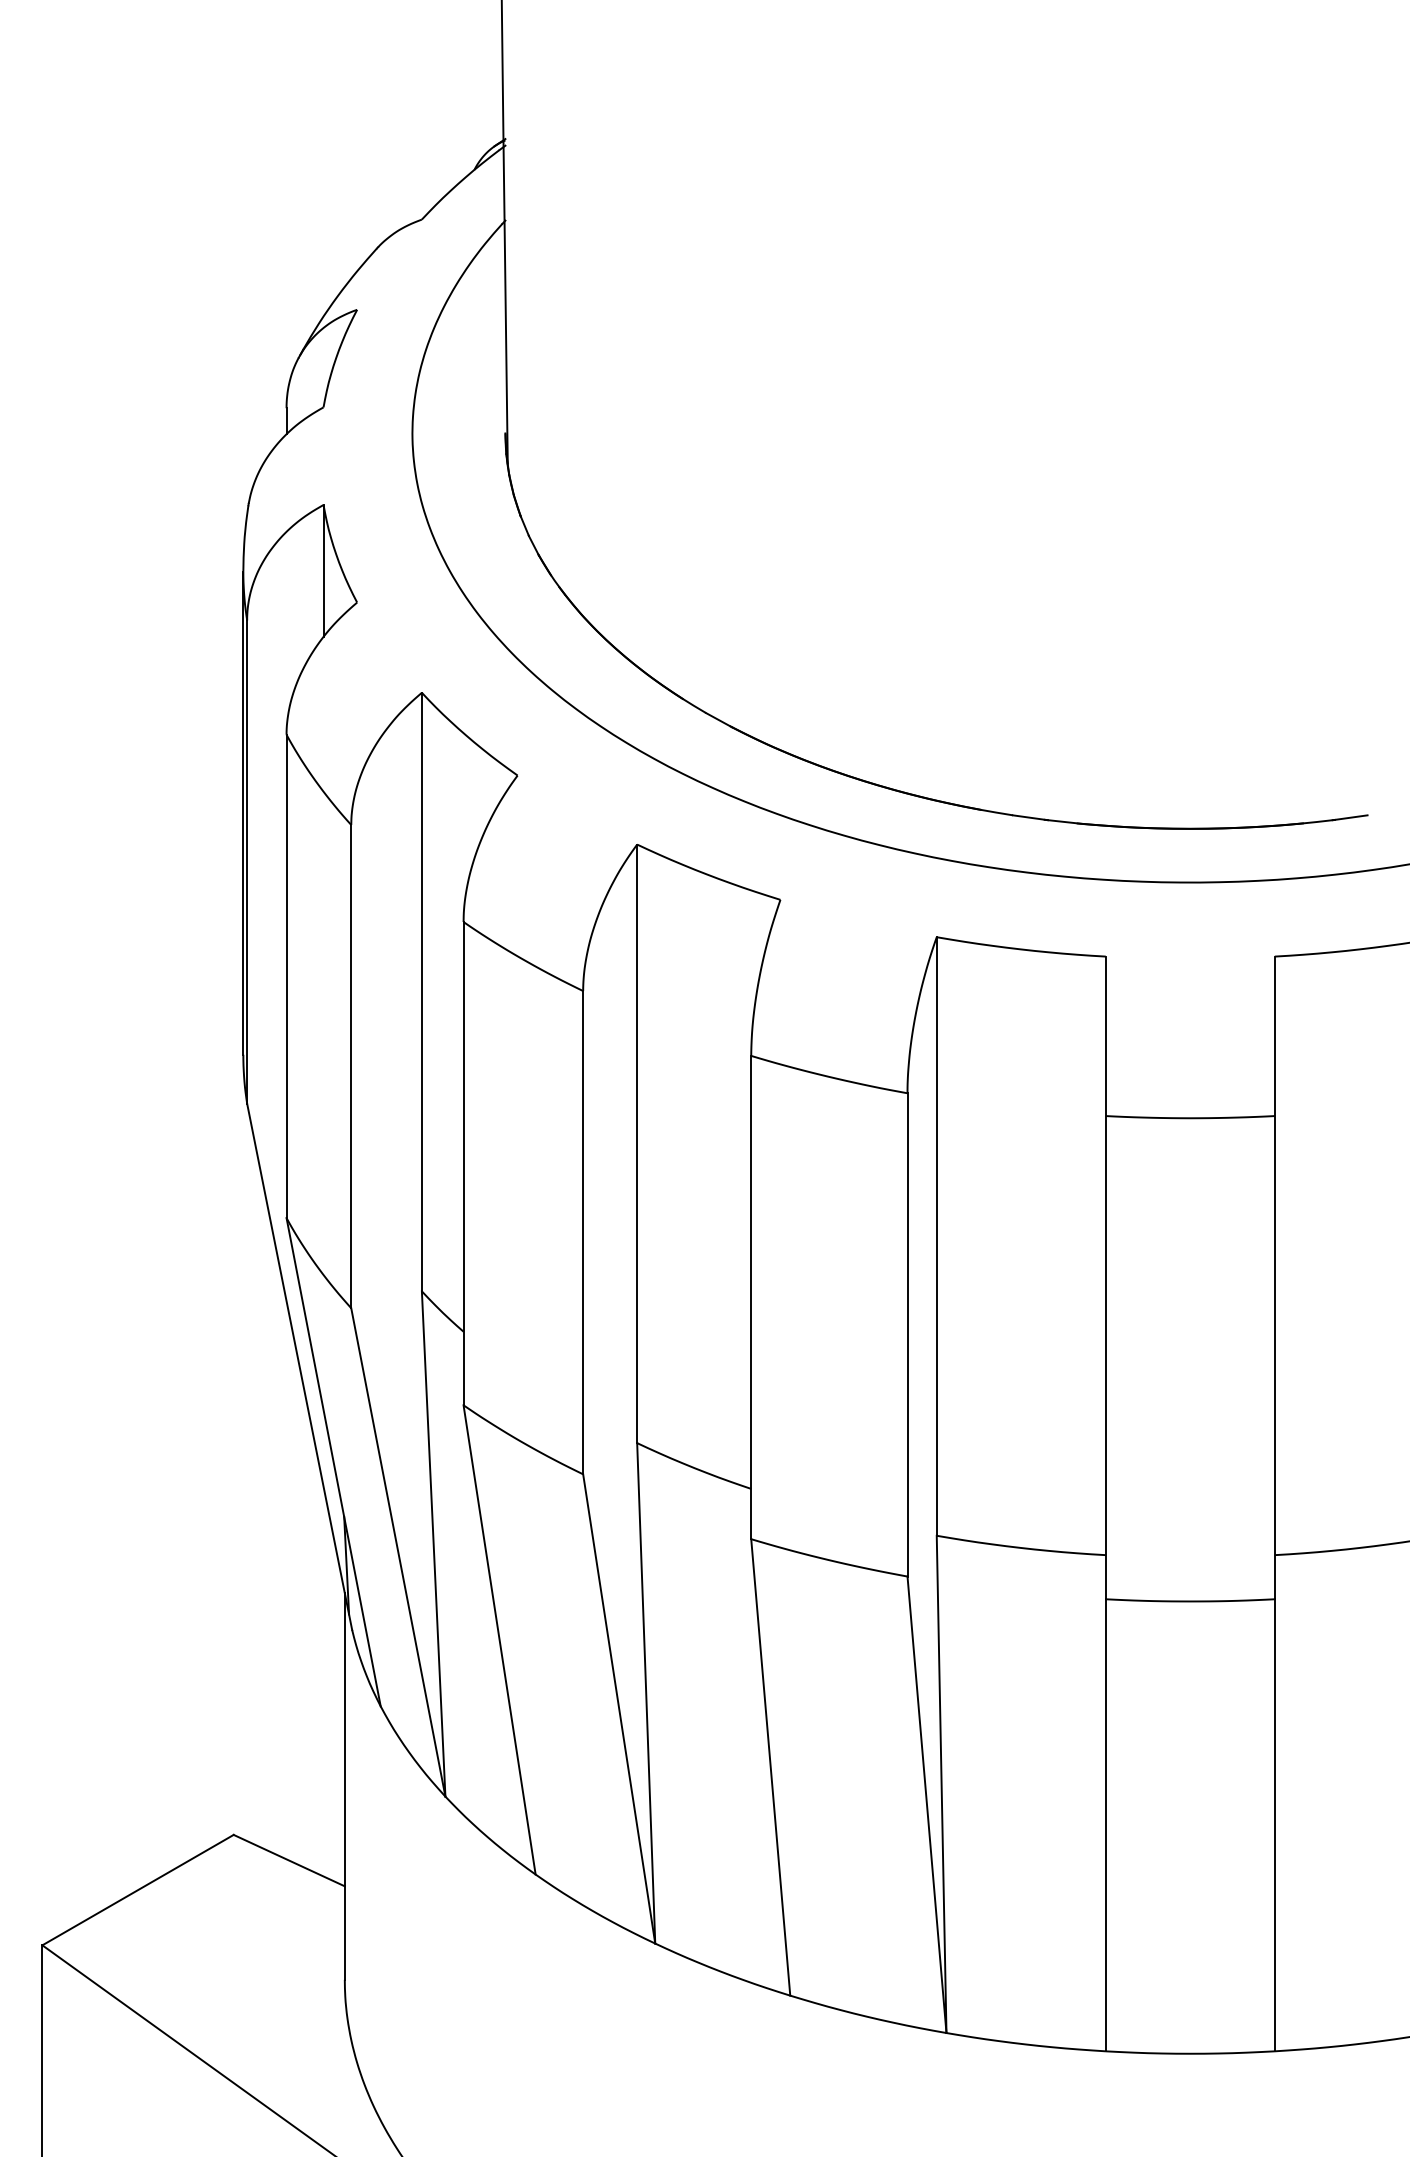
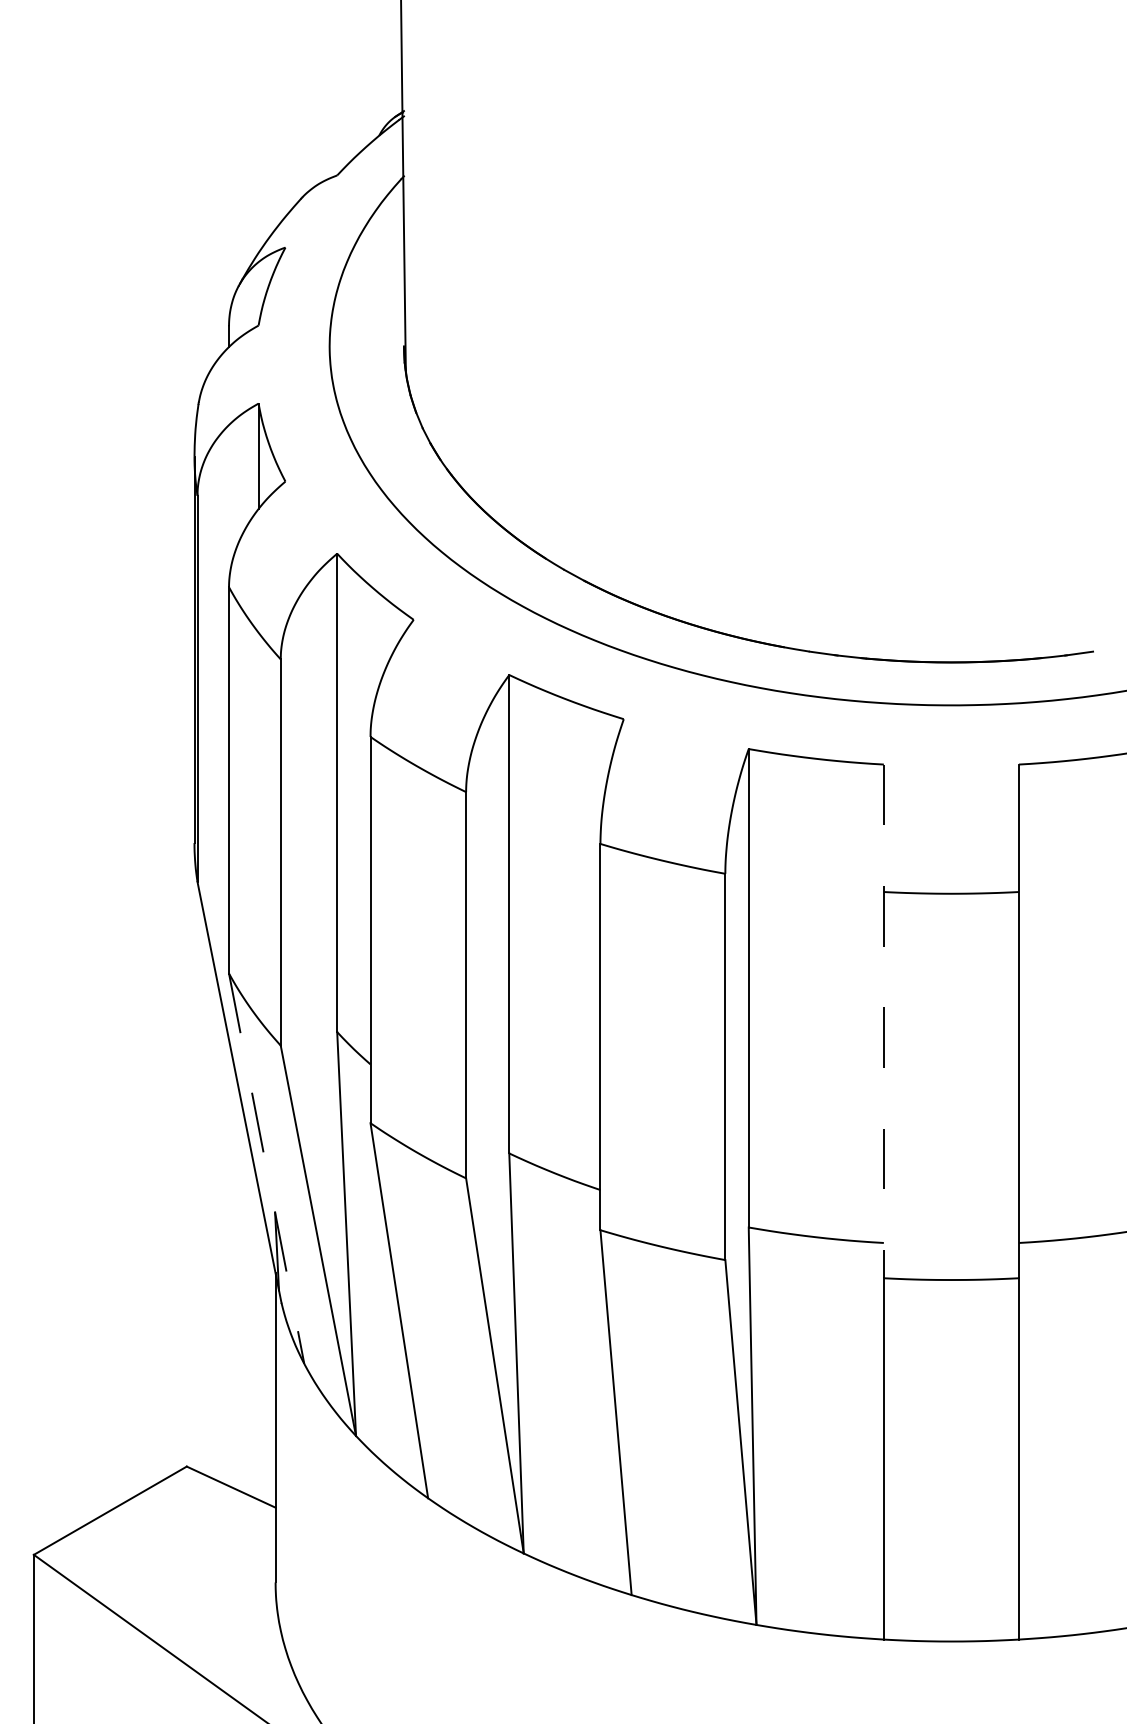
line: (1105, 1278) -> (883, 1021), solid -> dashed
line: (333, 1462) -> (266, 1168), solid -> dashed

